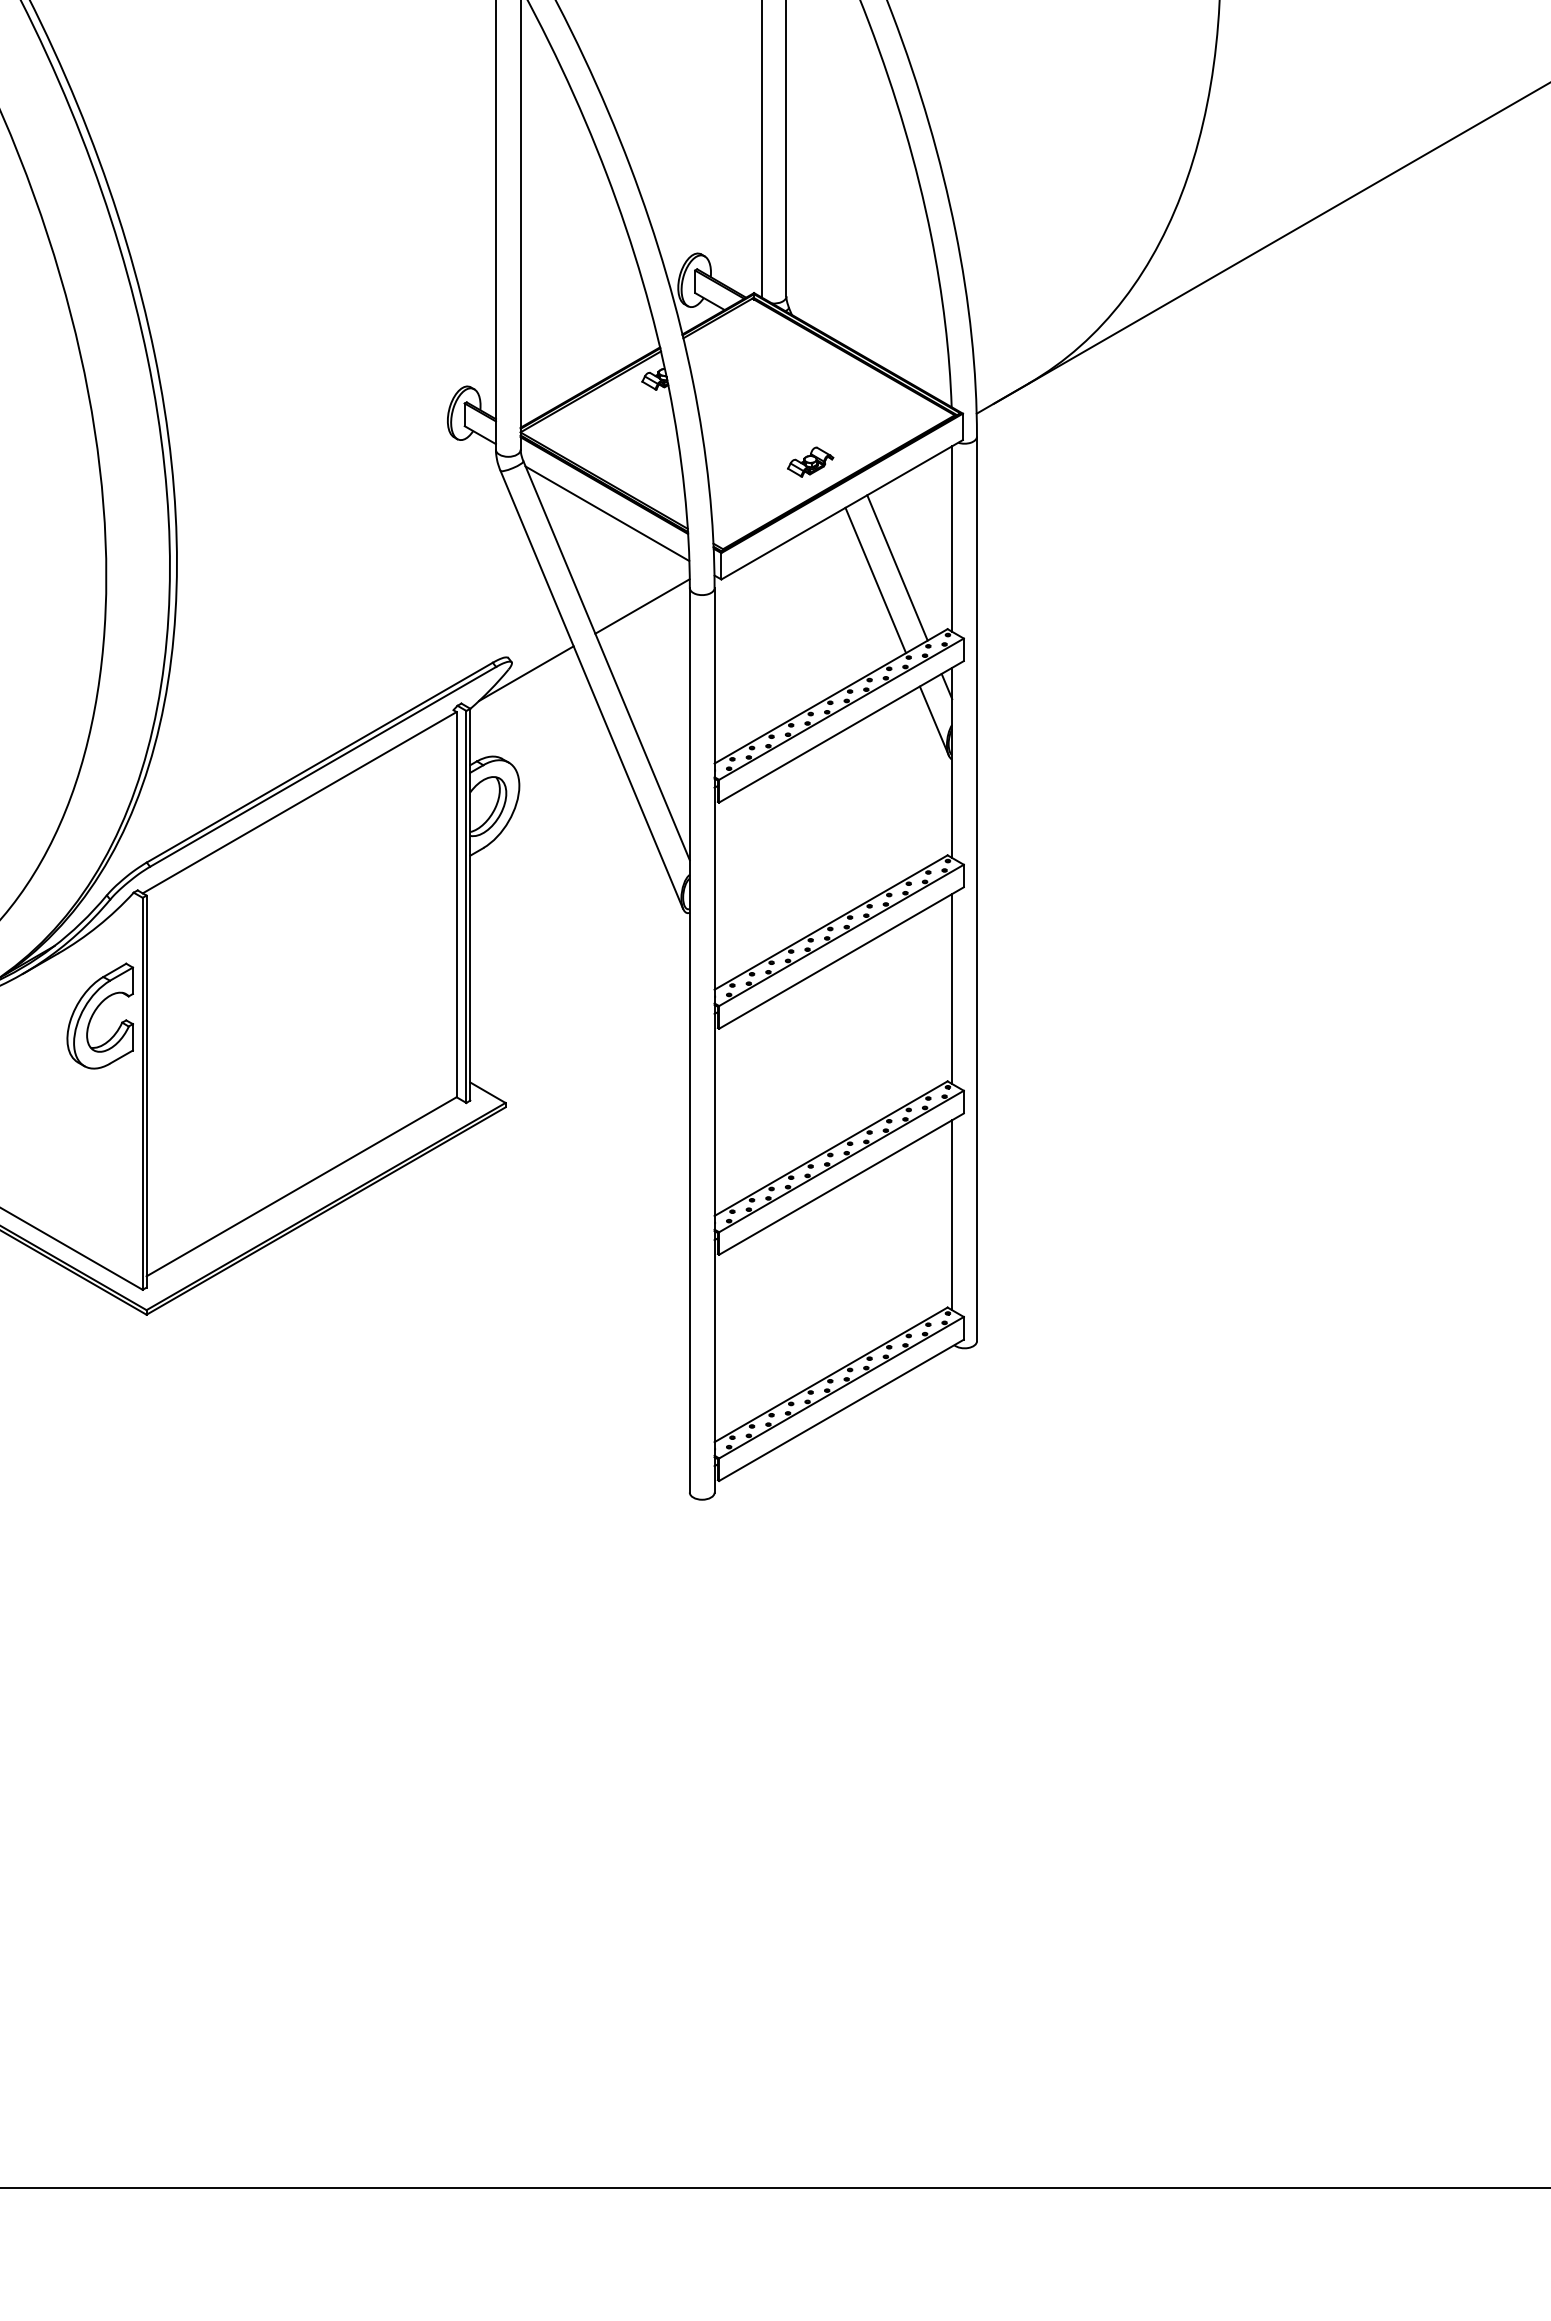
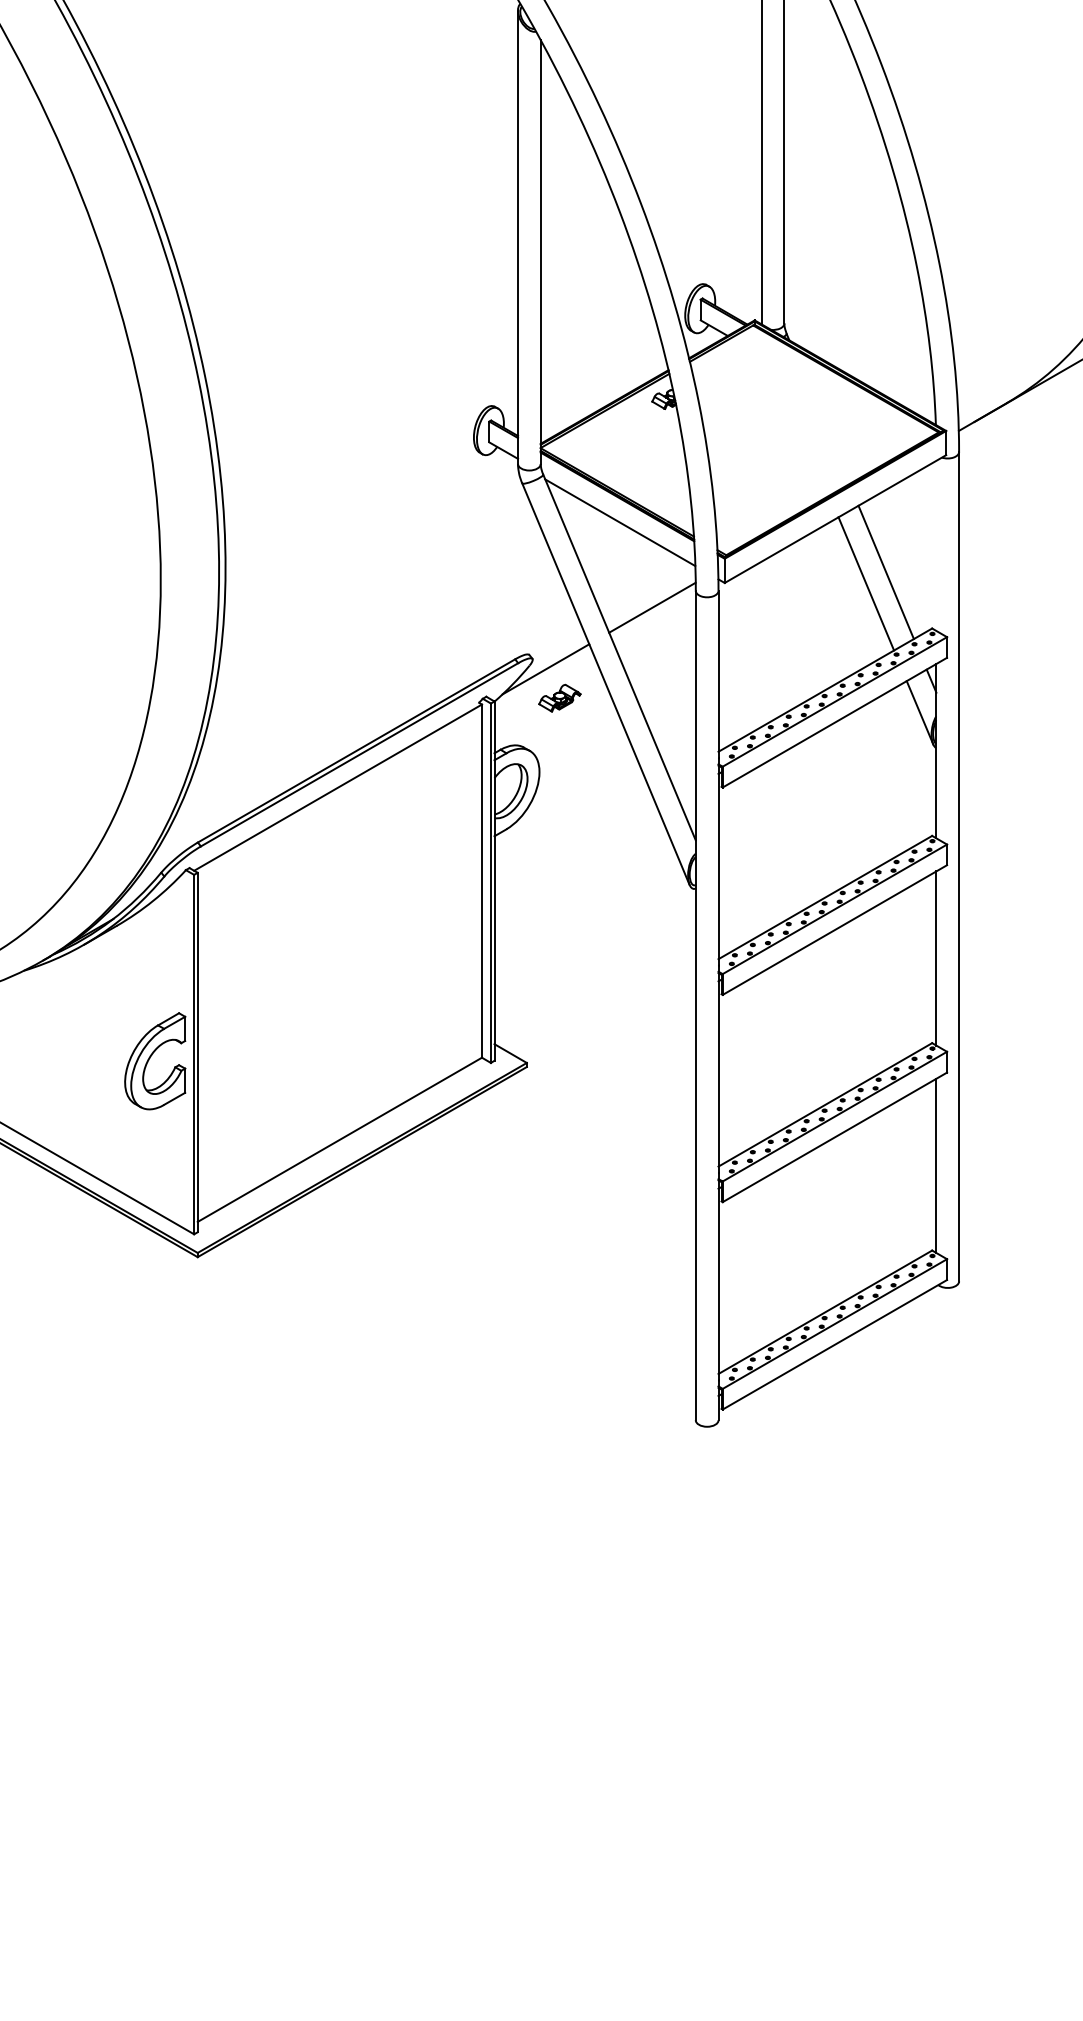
part: (810, 461) -> (559, 697), moved
line: (952, 538) -> (936, 545), removed
part: (100, 1015) -> (155, 1060), moved

